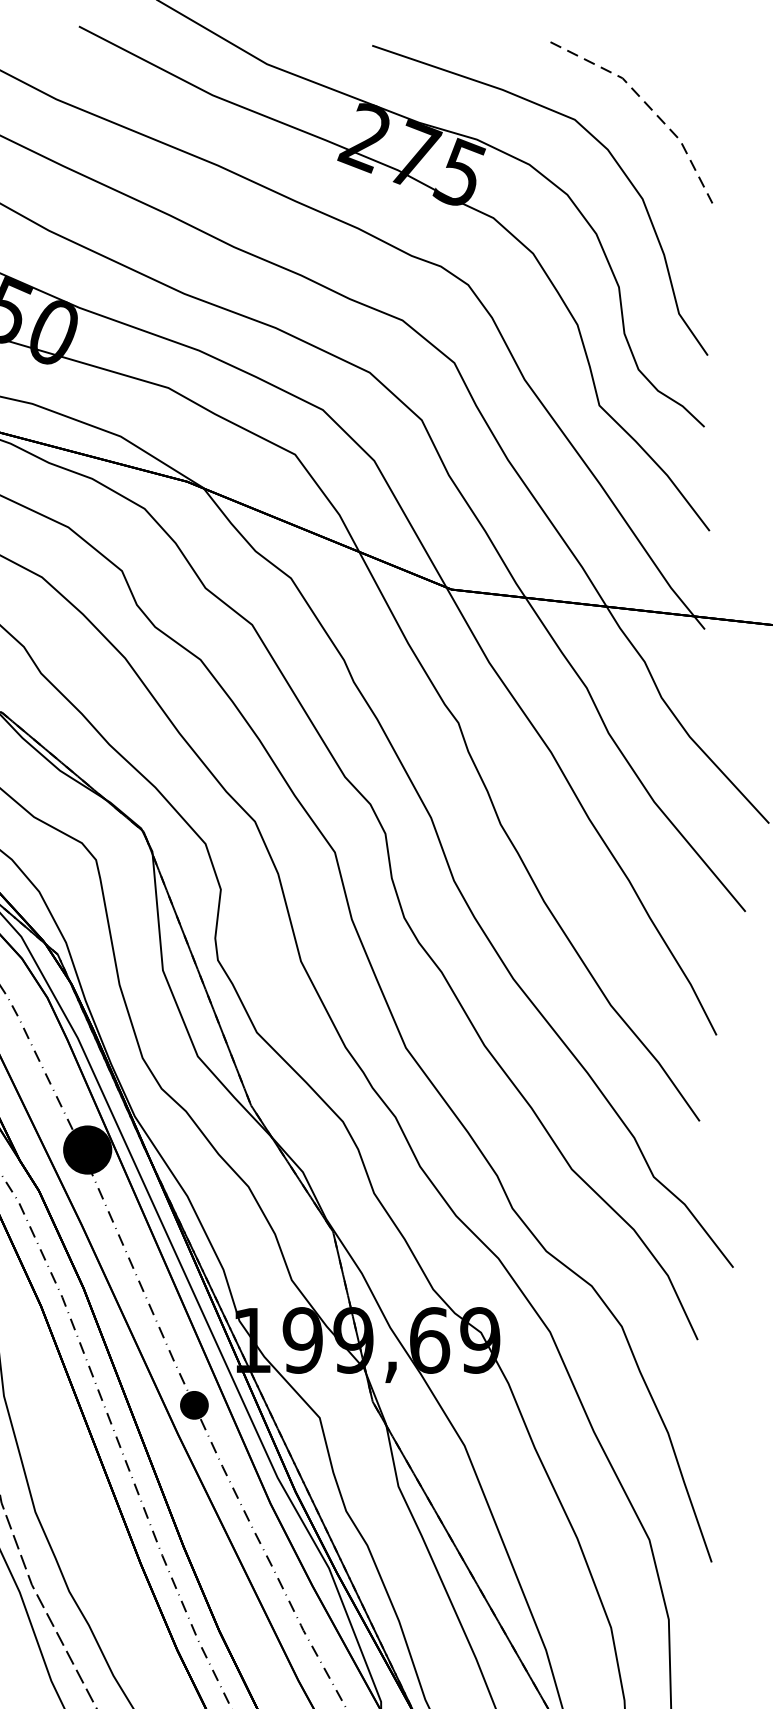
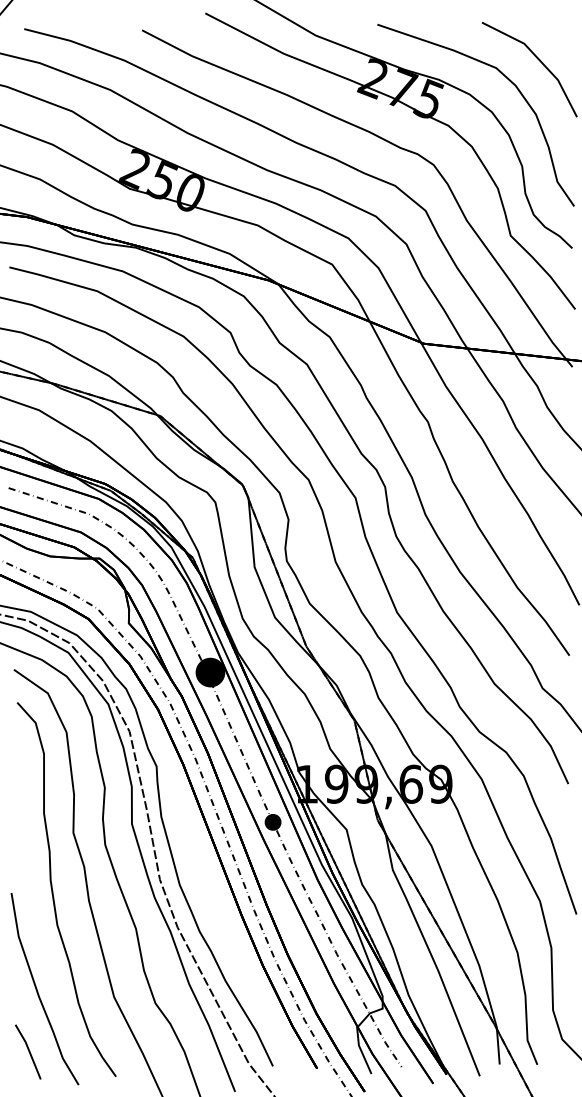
line: (648, 105) -> (539, 59), dashed -> solid

